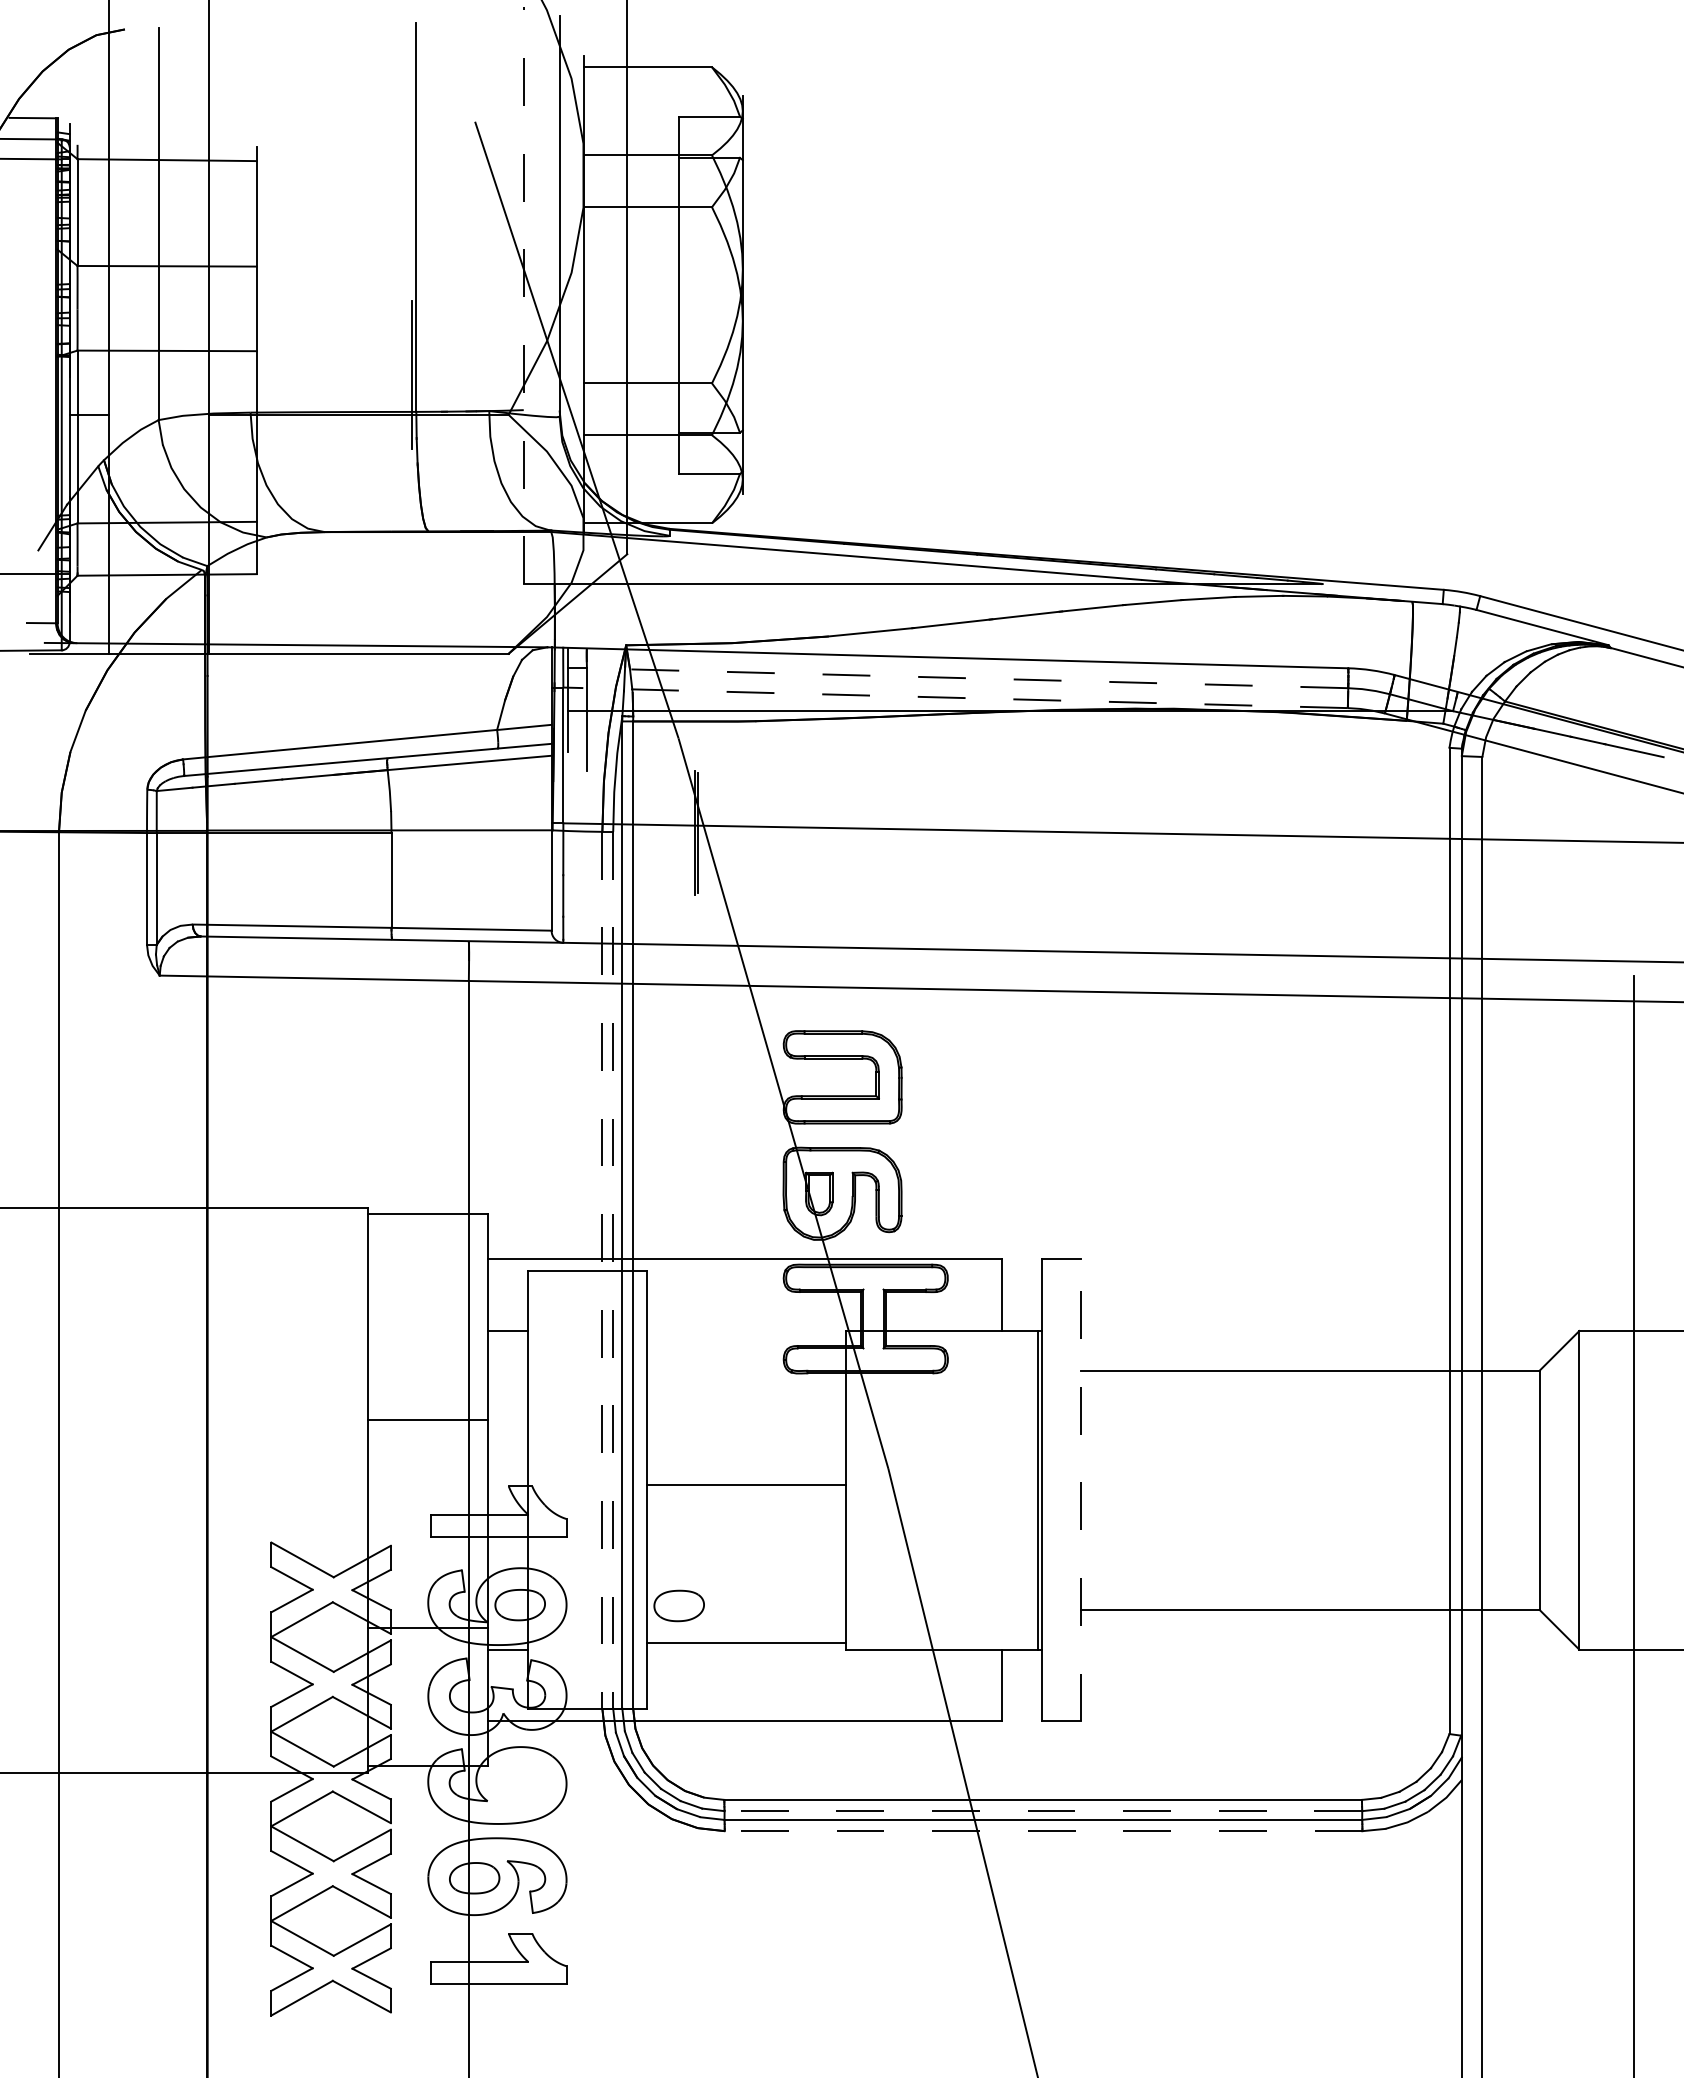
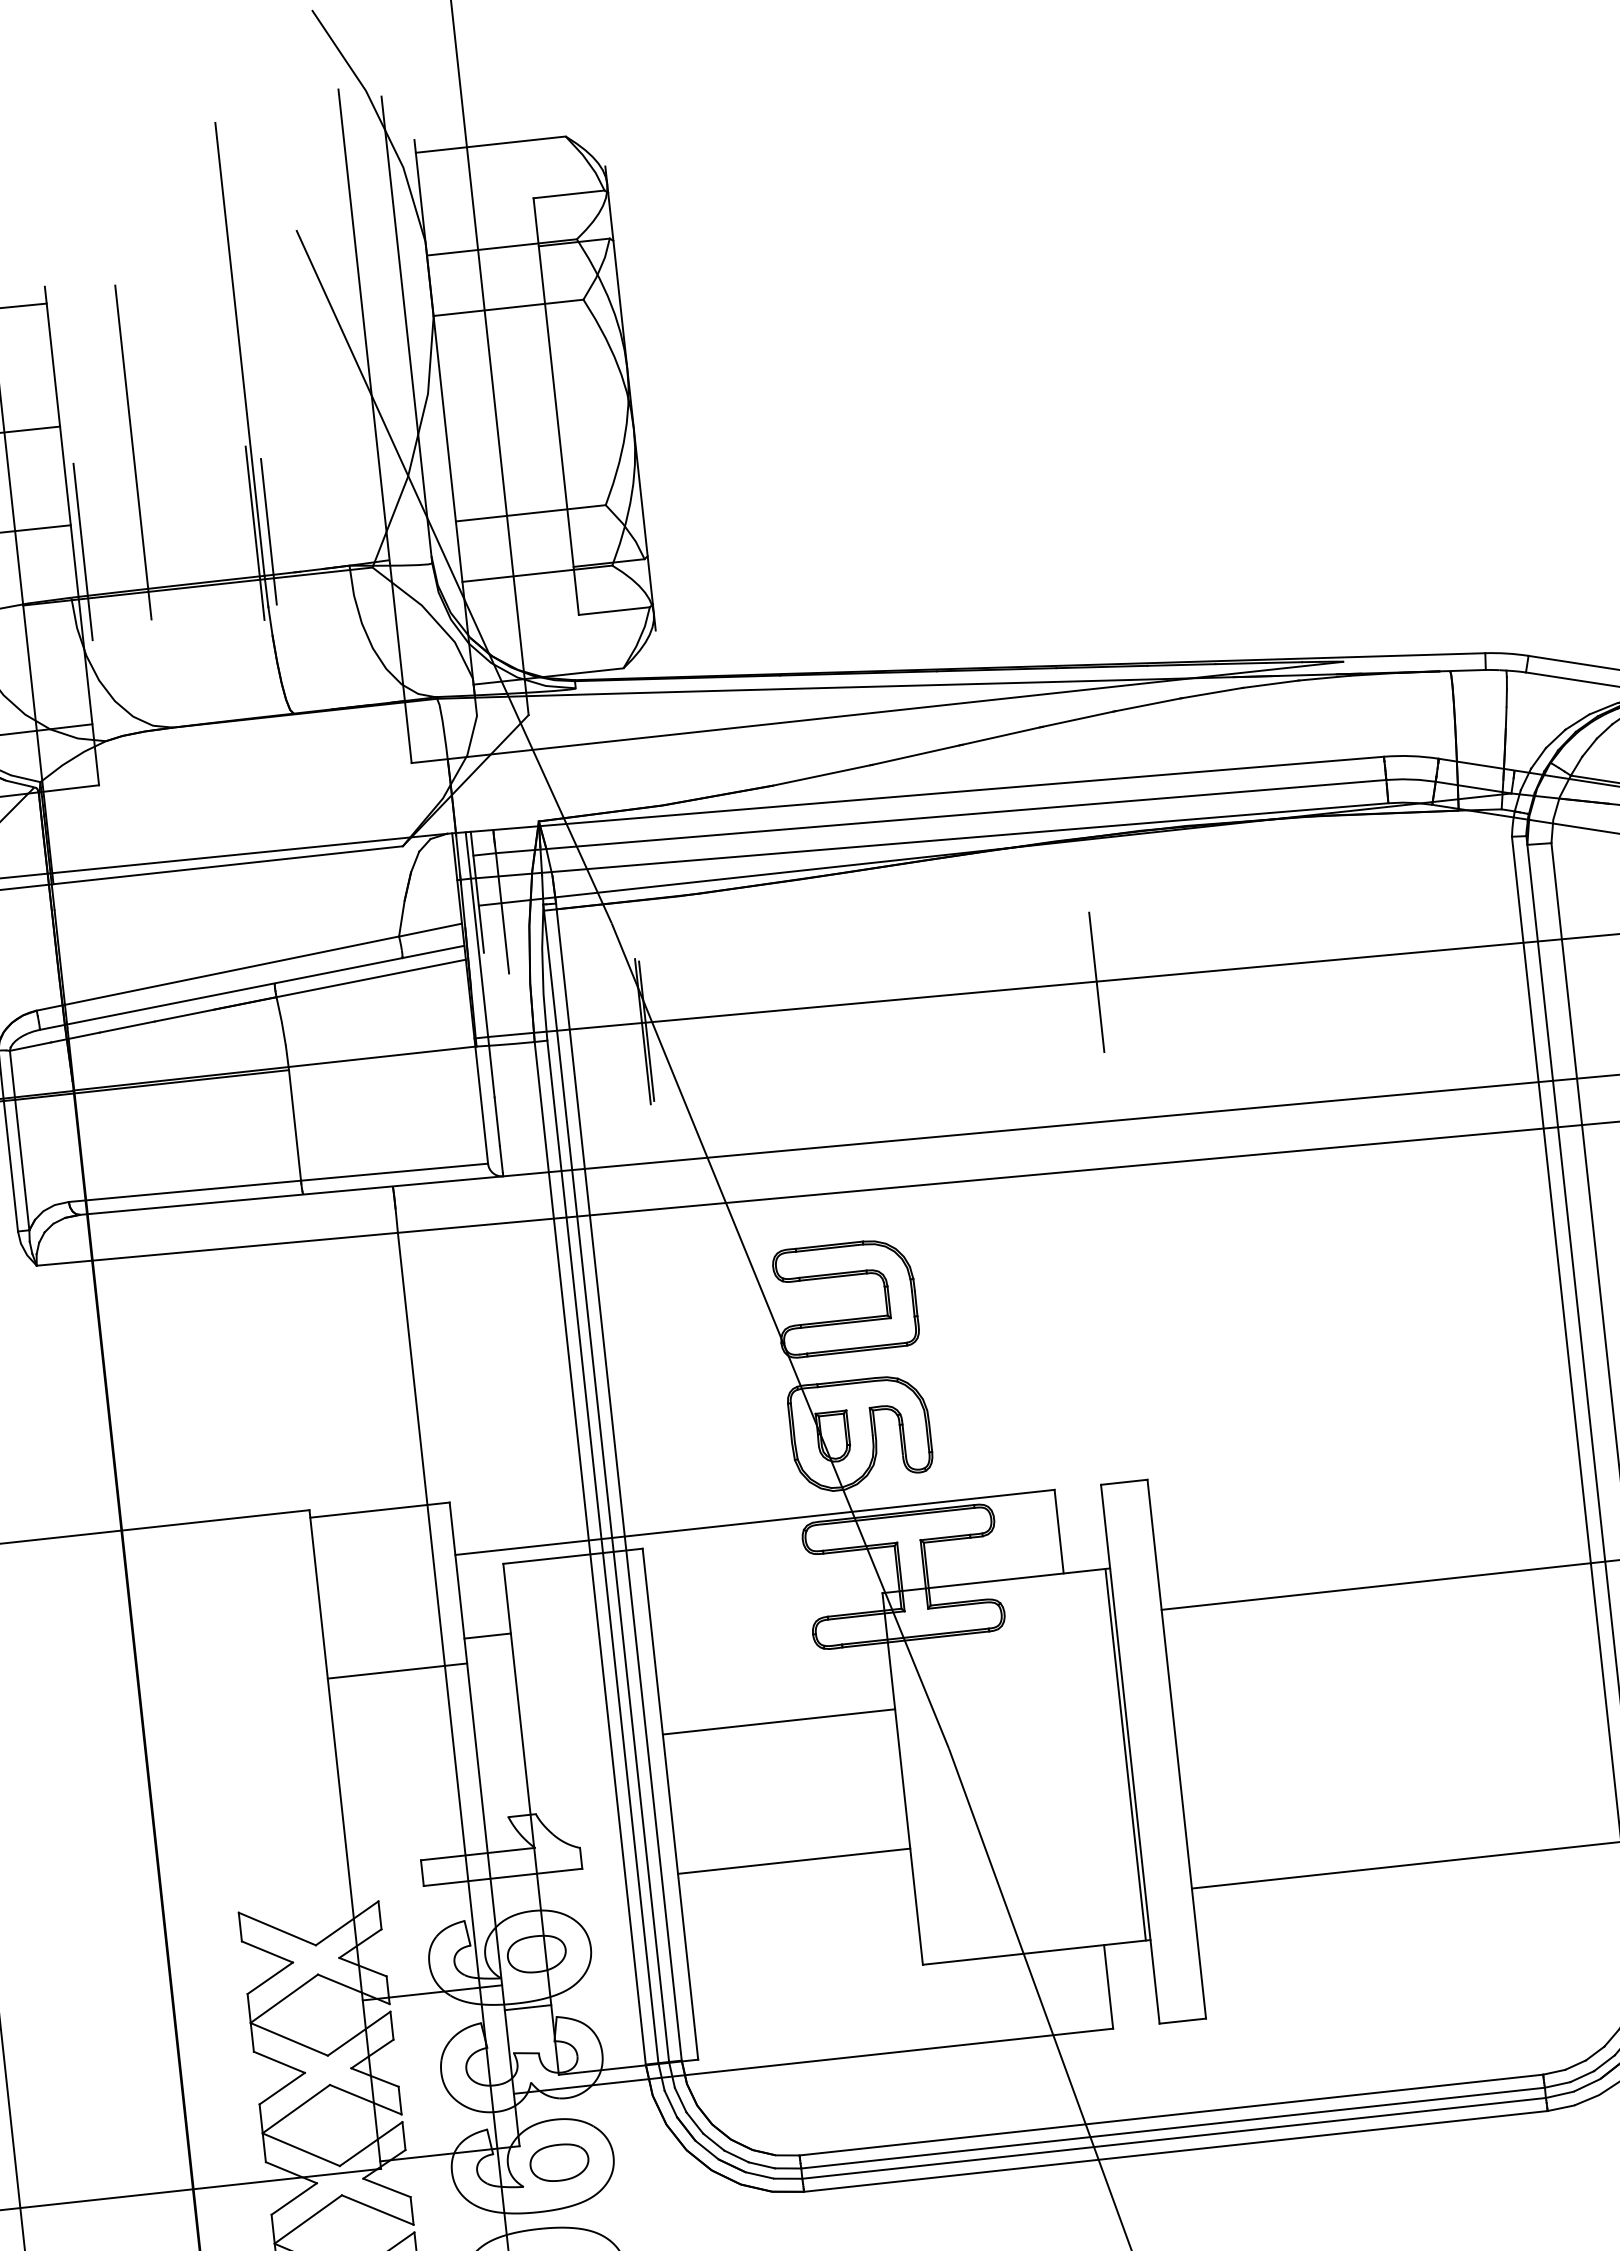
line: (316, 295) -> (133, 452), added
line: (523, 295) -> (374, 426), dashed -> solid
line: (264, 374) -> (82, 551), added
line: (424, 374) -> (269, 531), added
line: (967, 678) -> (941, 816), dashed -> solid
line: (955, 697) -> (929, 840), dashed -> solid
line: (1084, 832) -> (1097, 981), added
line: (602, 1270) -> (590, 1553), dashed -> solid
line: (613, 1270) -> (603, 1552), dashed -> solid
line: (427, 1420) -> (396, 1671), moved
line: (746, 1484) -> (778, 1721), moved
line: (1081, 1489) -> (1176, 1748), dashed -> solid
part: (678, 1605) -> (558, 2162), moved
line: (746, 1643) -> (793, 1861), moved
line: (1043, 1811) -> (1173, 2128), dashed -> solid
line: (1043, 1831) -> (1175, 2151), dashed -> solid

